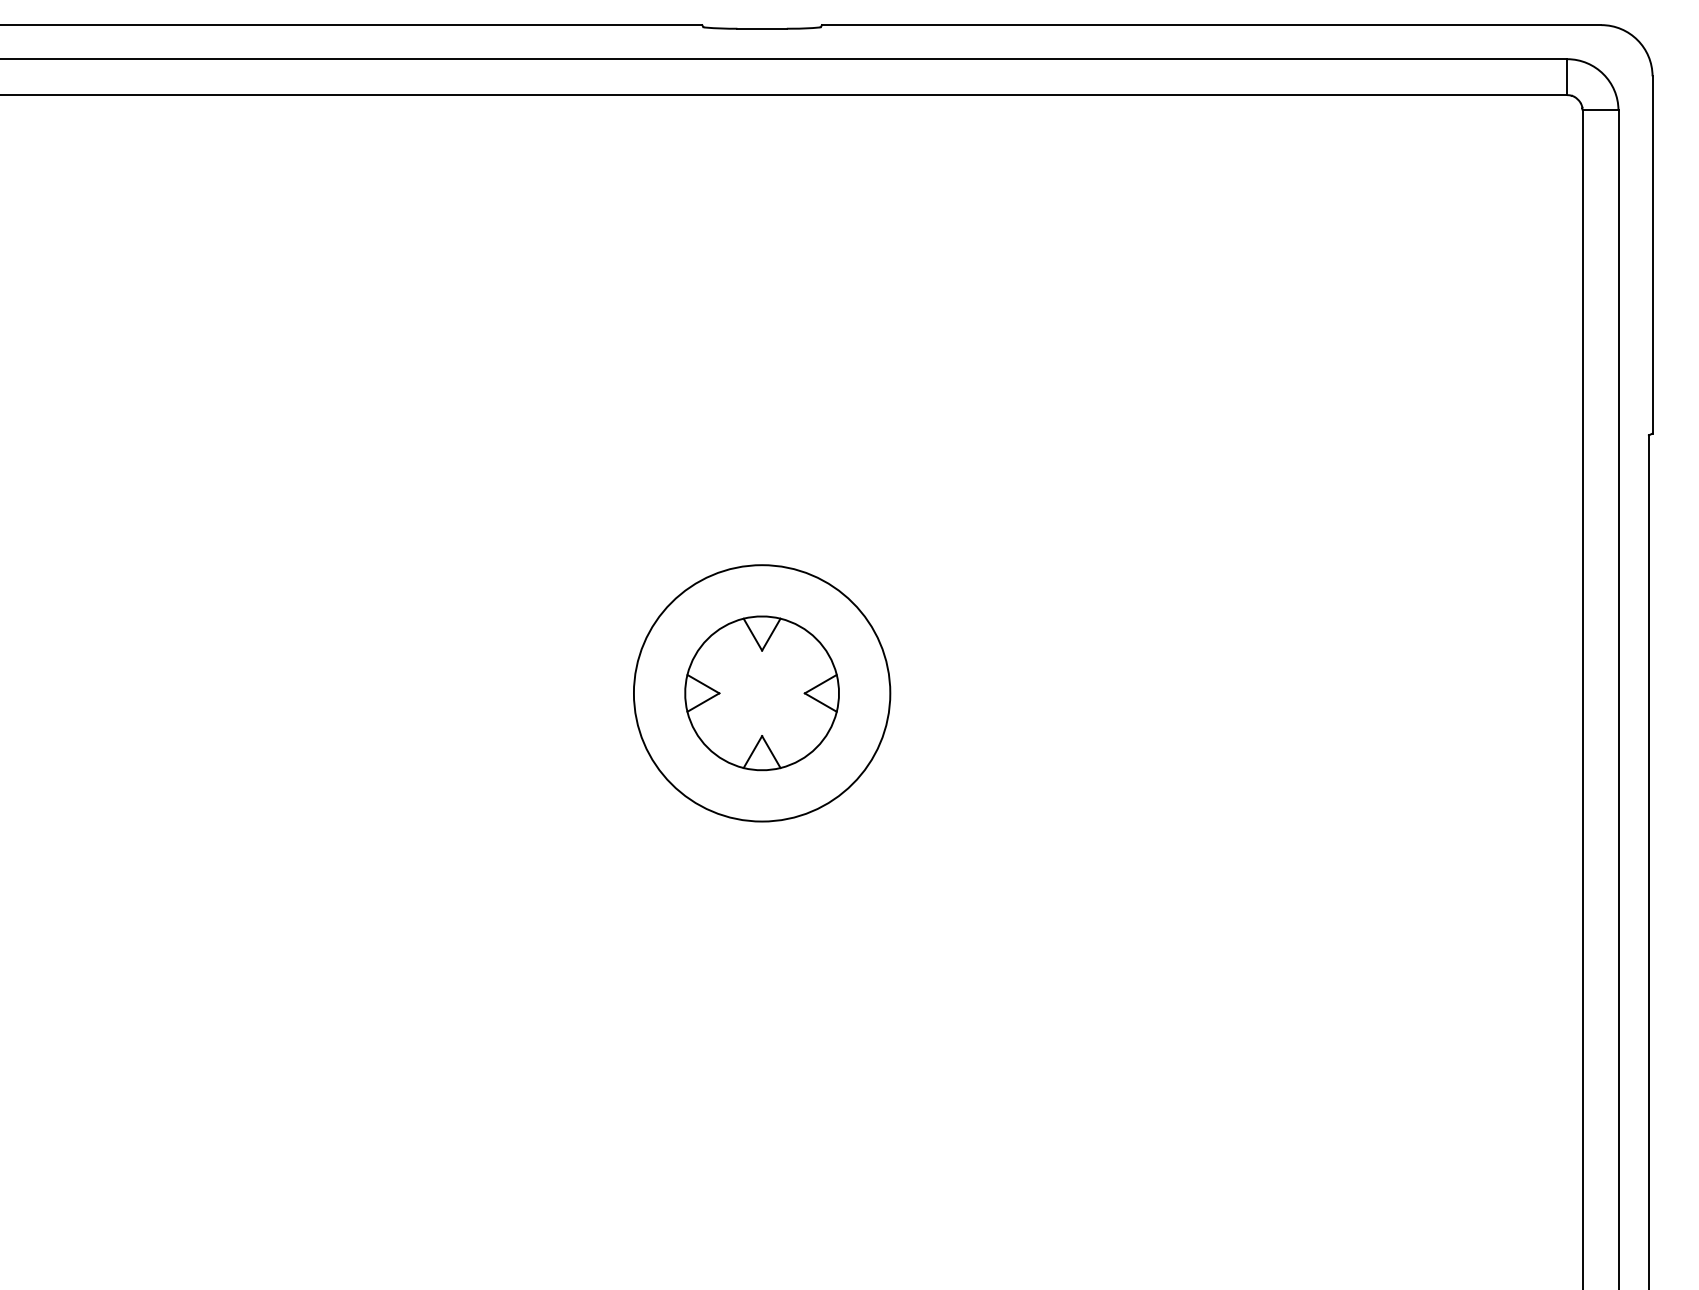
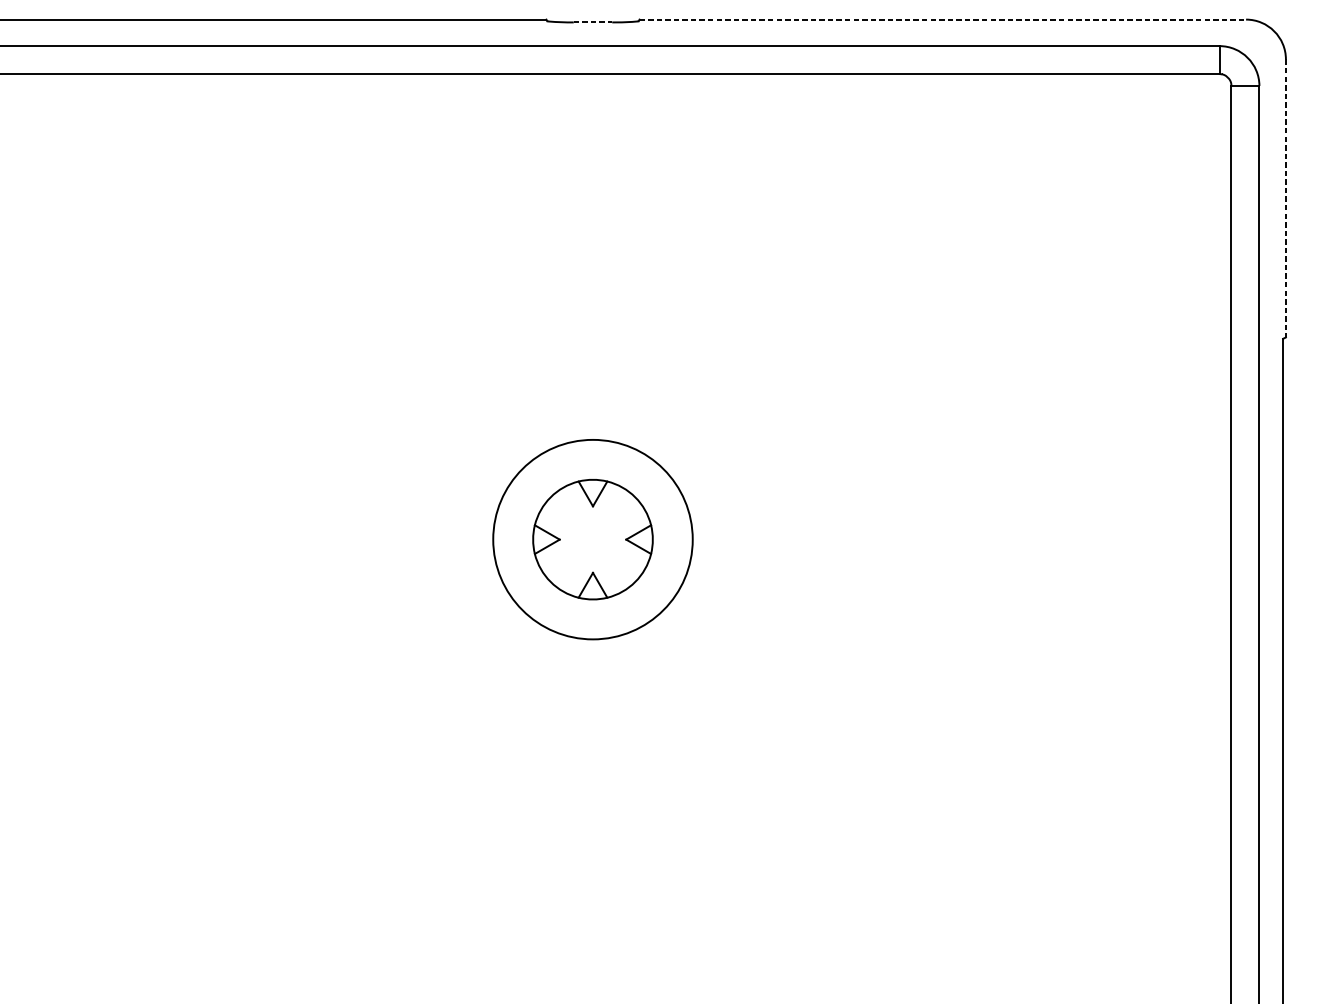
line: (1211, 25) -> (942, 19), solid -> dashed
line: (762, 28) -> (593, 22), solid -> dashed
line: (1652, 254) -> (1285, 198), solid -> dashed

